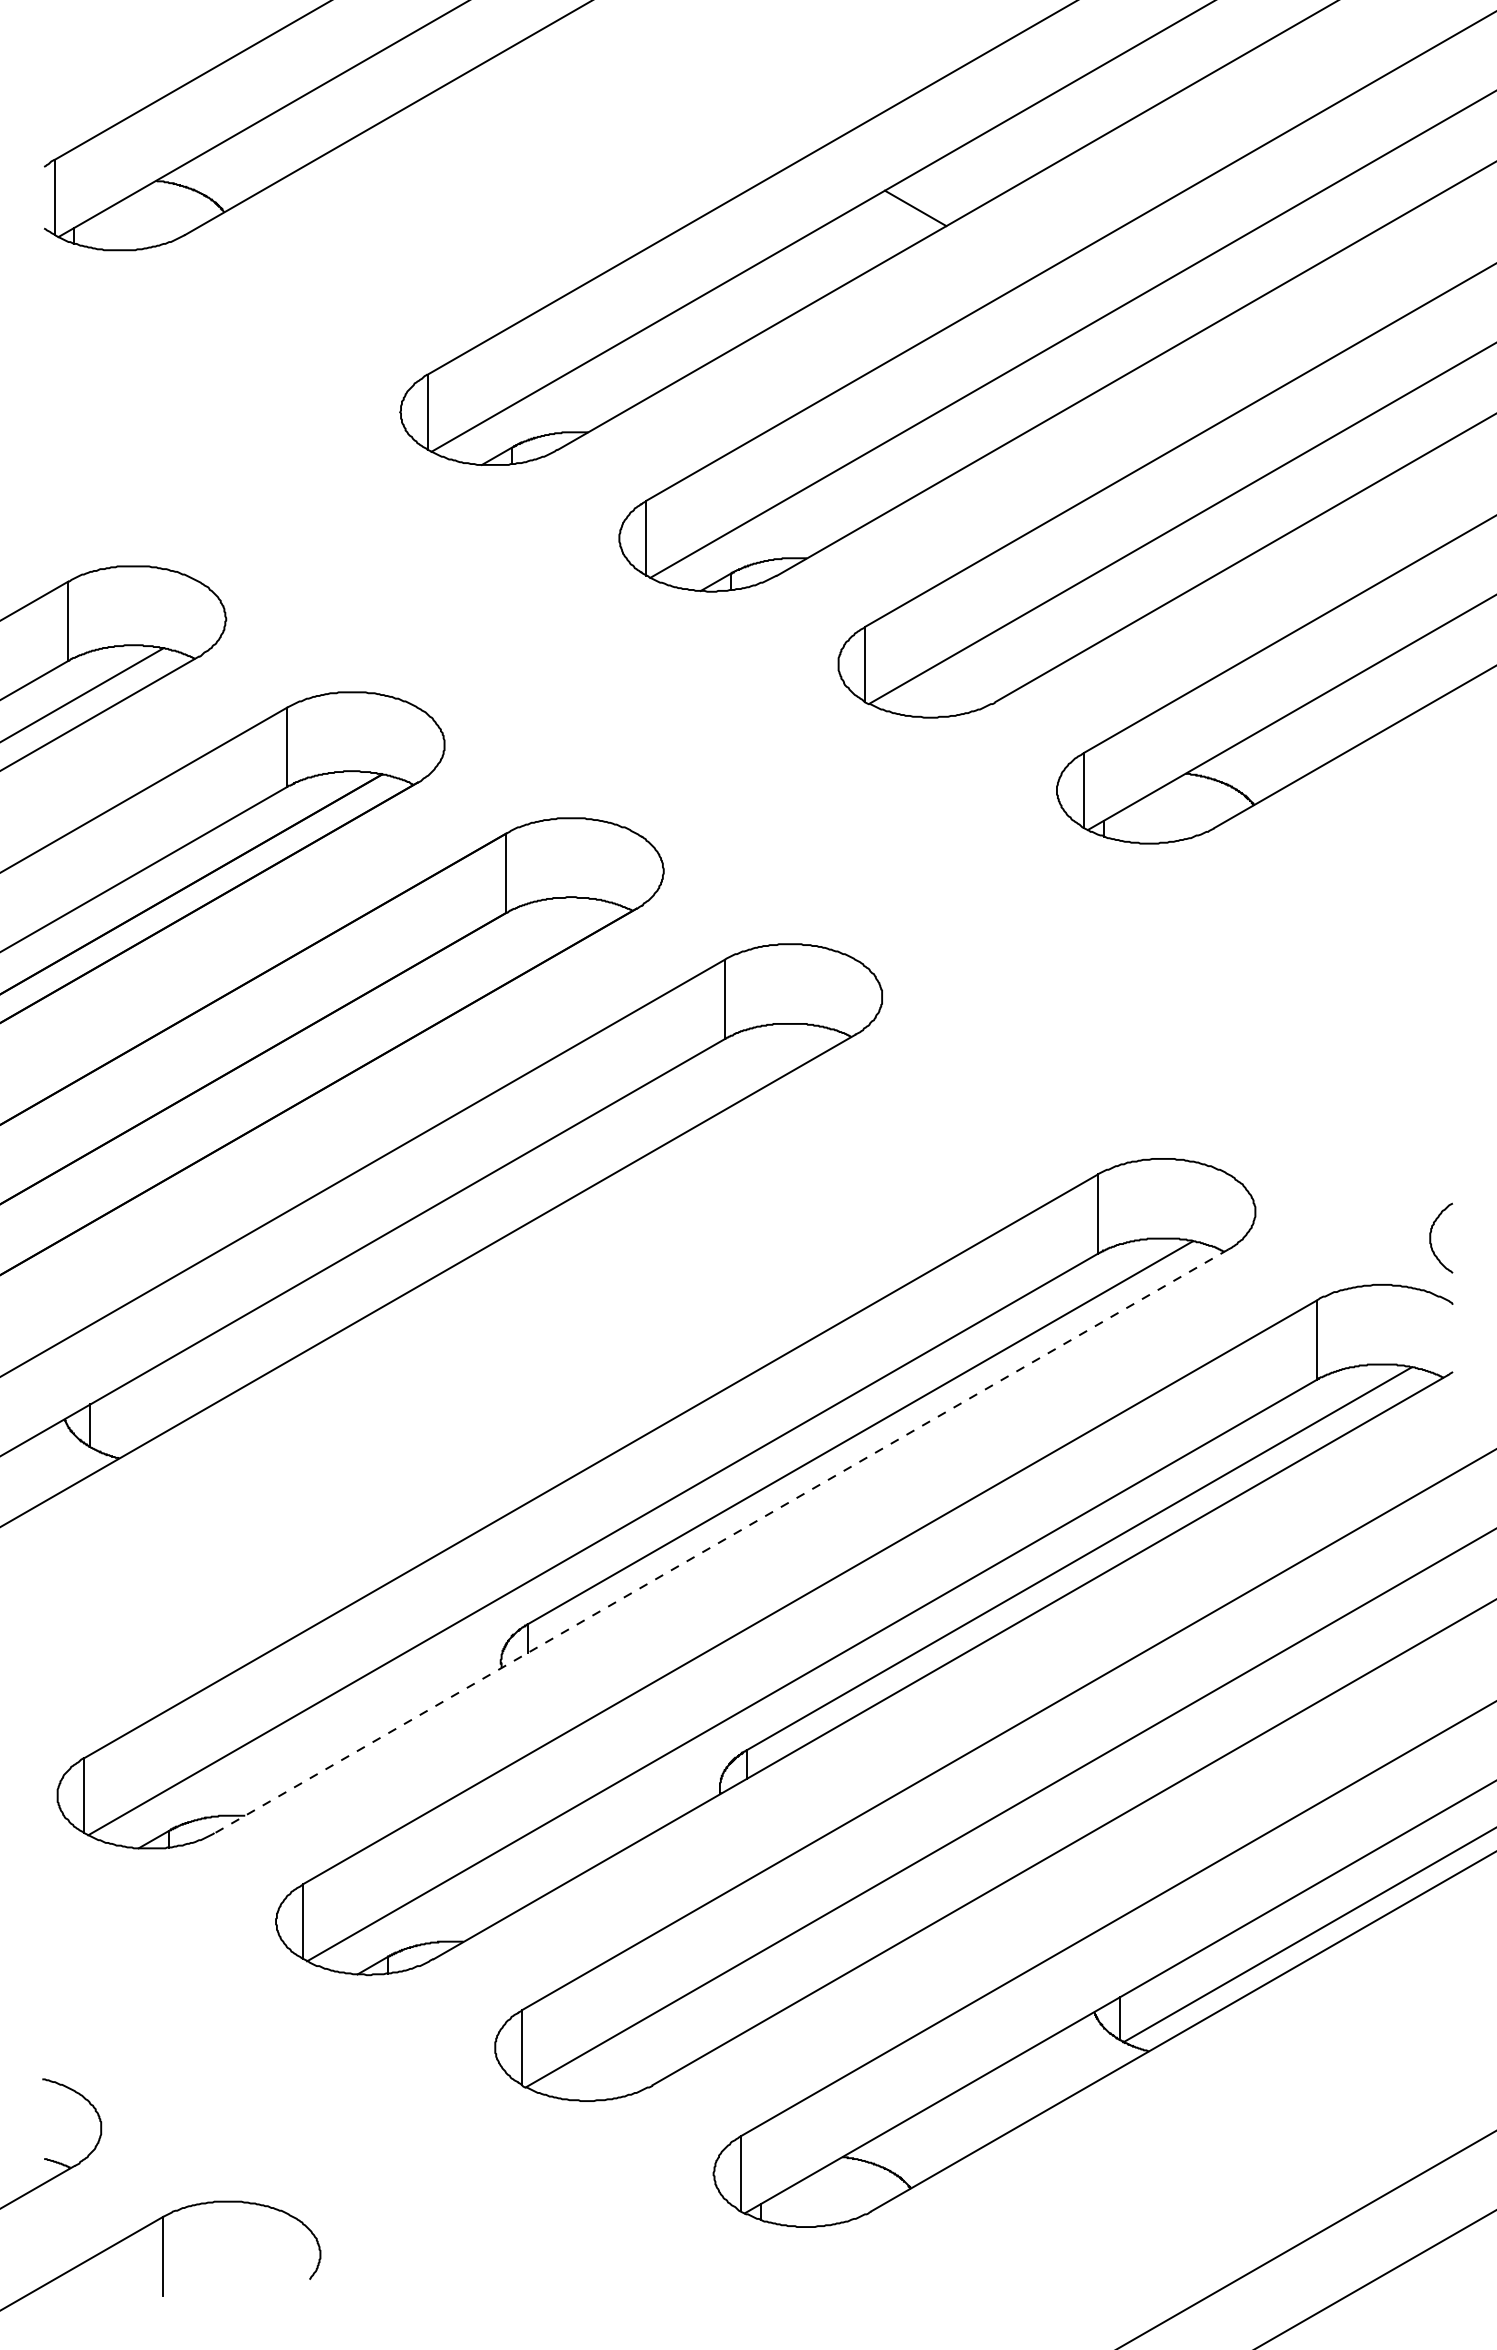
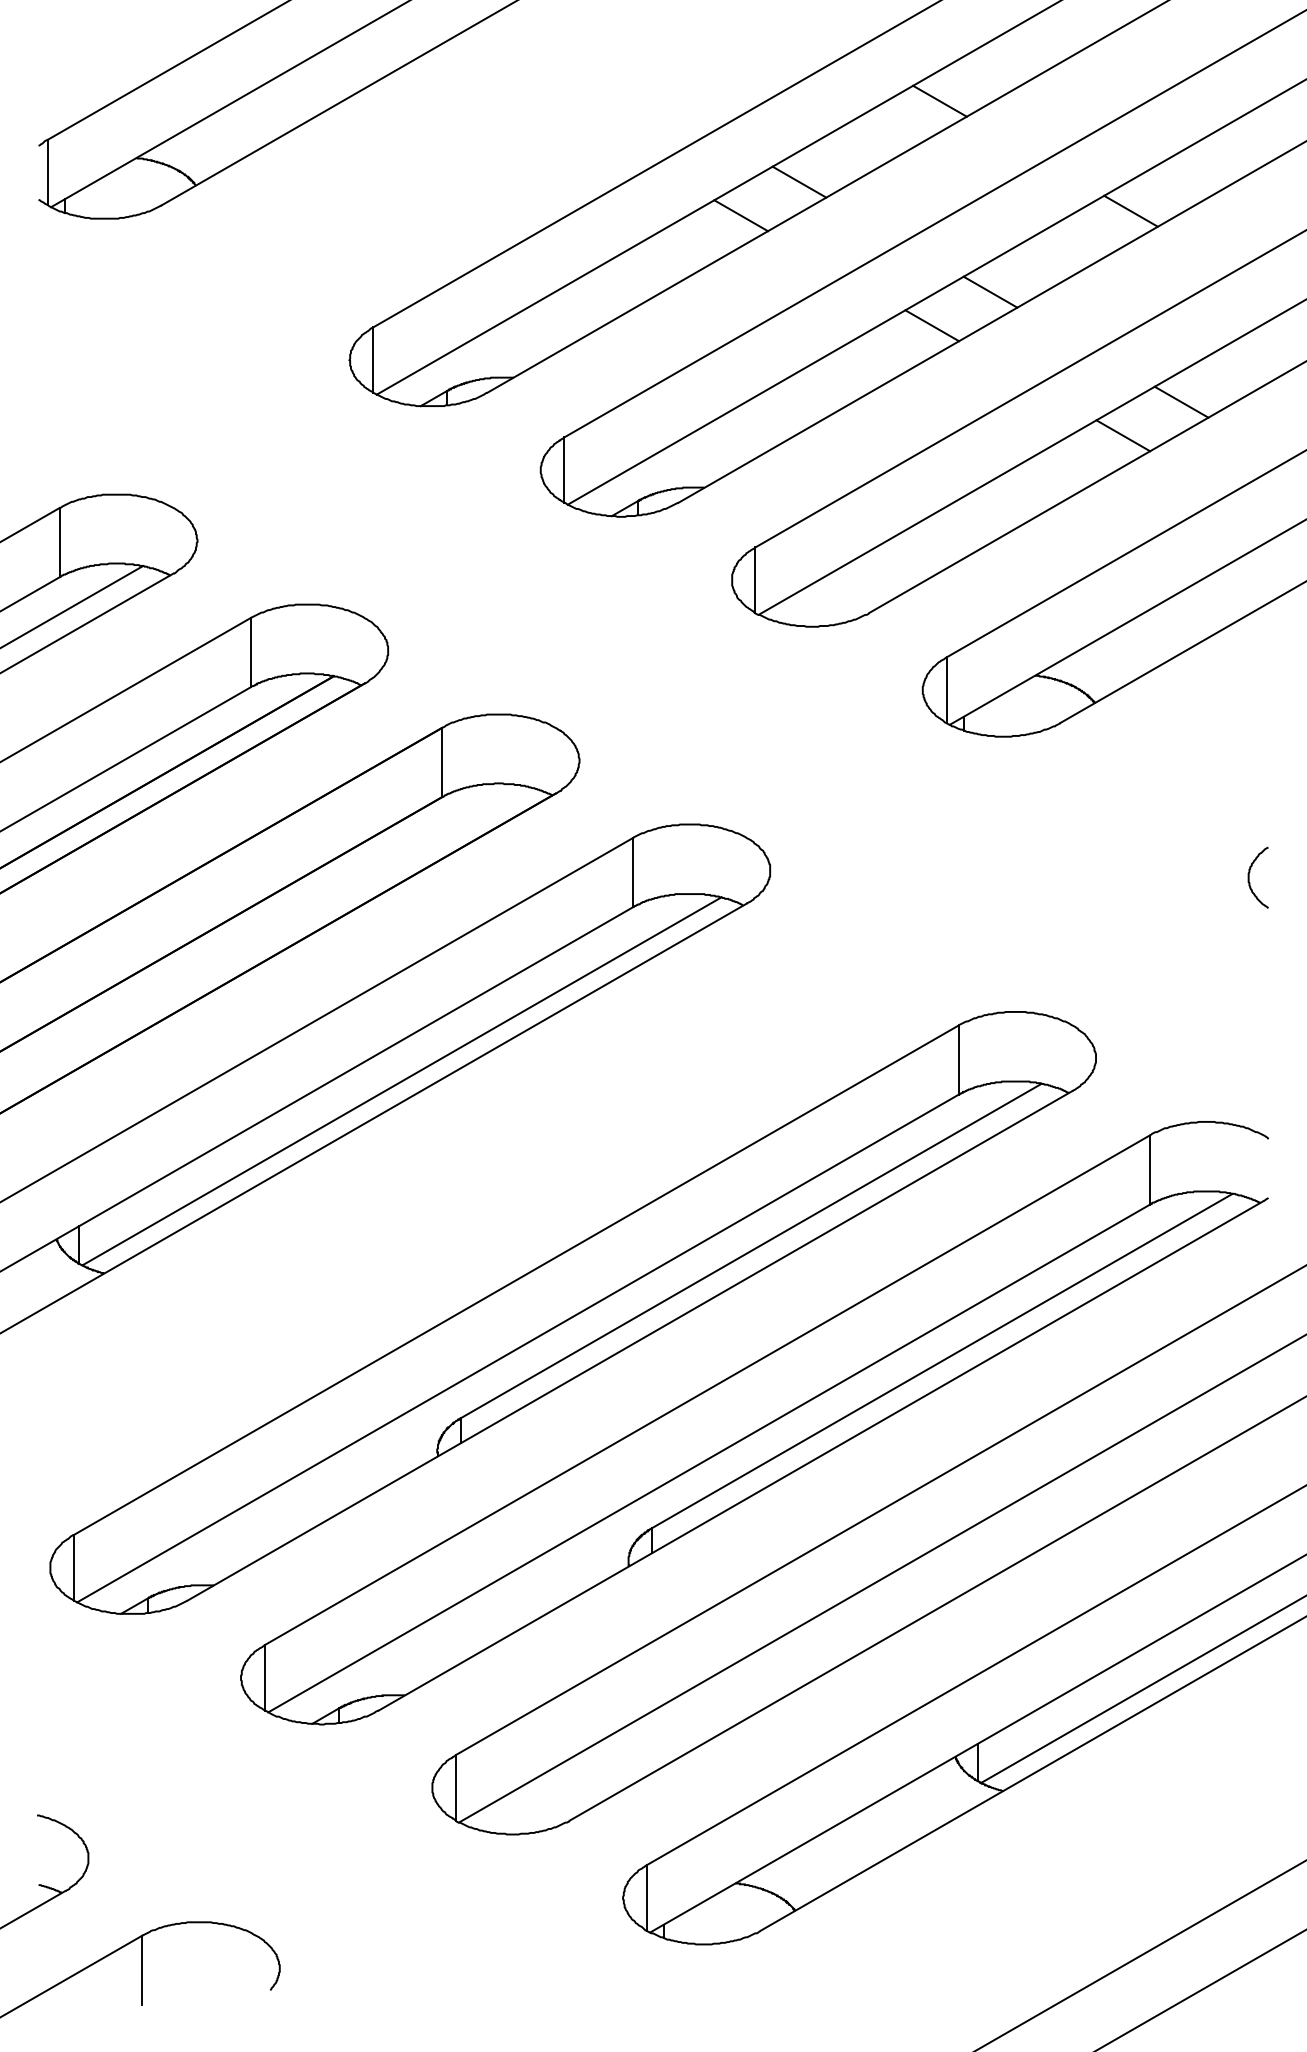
line: (1076, 115) -> (939, 101), added
line: (1295, 241) -> (1131, 211), added
line: (848, 246) -> (740, 215), added
line: (1134, 334) -> (990, 292), added
line: (1067, 372) -> (931, 325), added
line: (1353, 460) -> (1181, 402), added
line: (1286, 498) -> (1123, 435), added
curve: (1431, 1237) -> (1249, 877), moved
line: (460, 1238) -> (402, 1081), added
line: (721, 1541) -> (629, 1345), dashed -> solid

